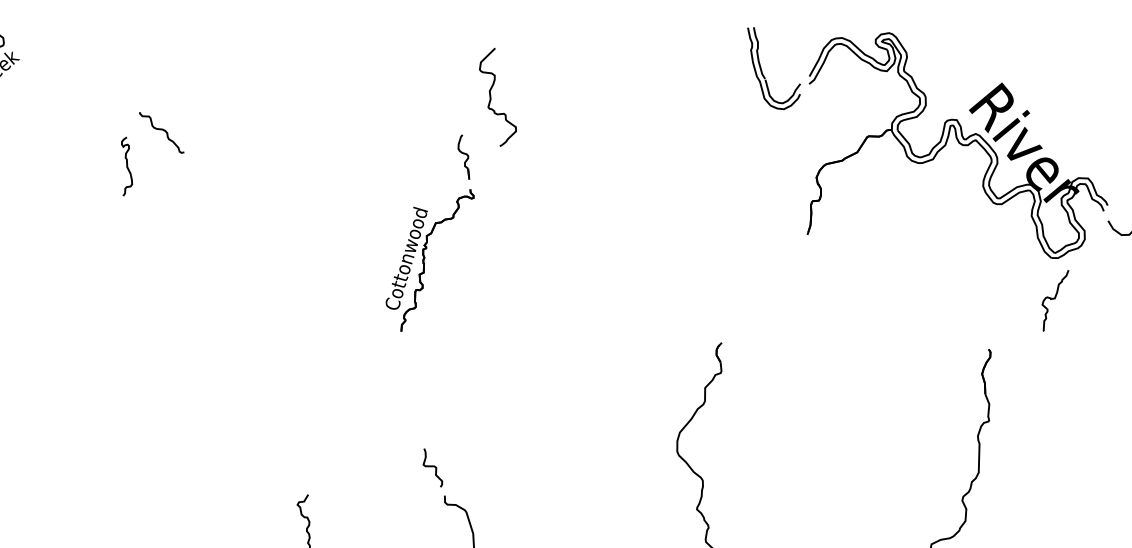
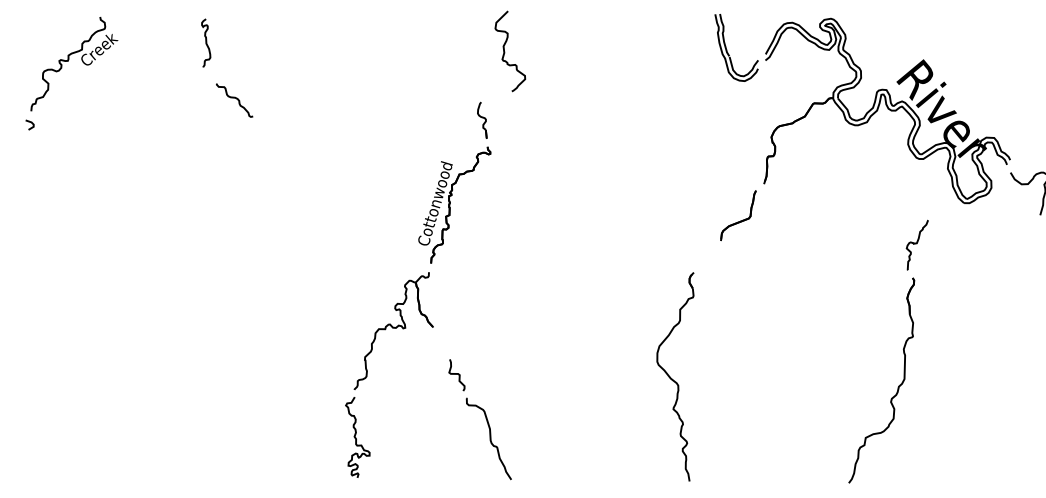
curve: (492, 97) -> (505, 51), moved
curve: (127, 165) -> (206, 42), moved
part: (776, 273) -> (738, 215), added
curve: (1054, 299) -> (916, 244), moved
part: (355, 413) -> (393, 330), added

